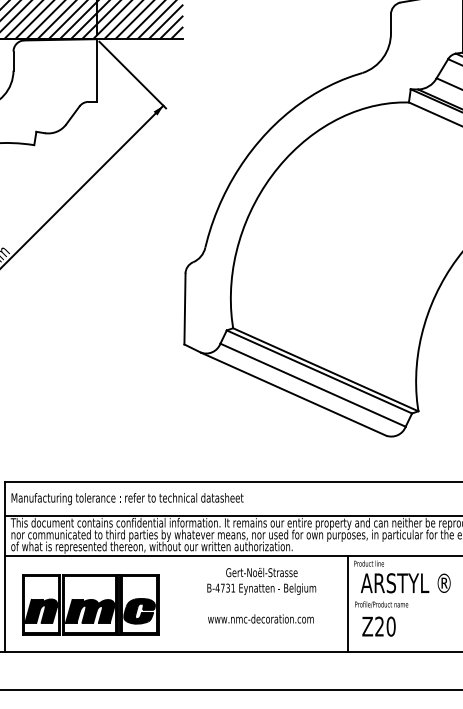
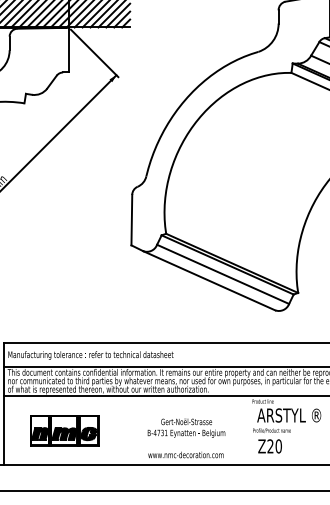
text: (261, 595) -> (186, 438), moved
part: (90, 604) -> (64, 430), size x0.7
line: (347, 604) -> (247, 430), removed

